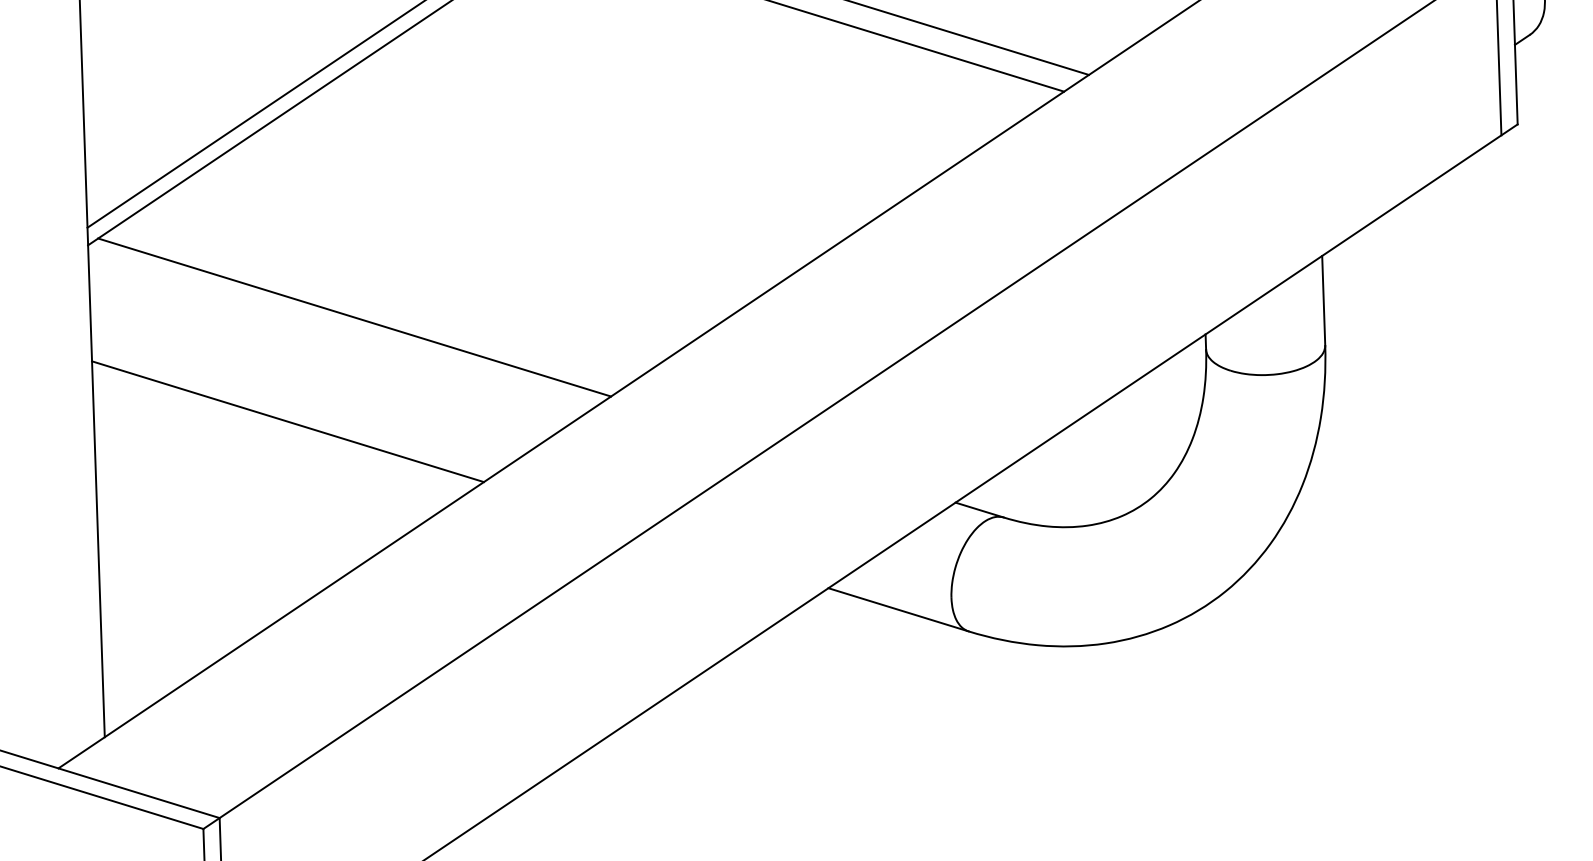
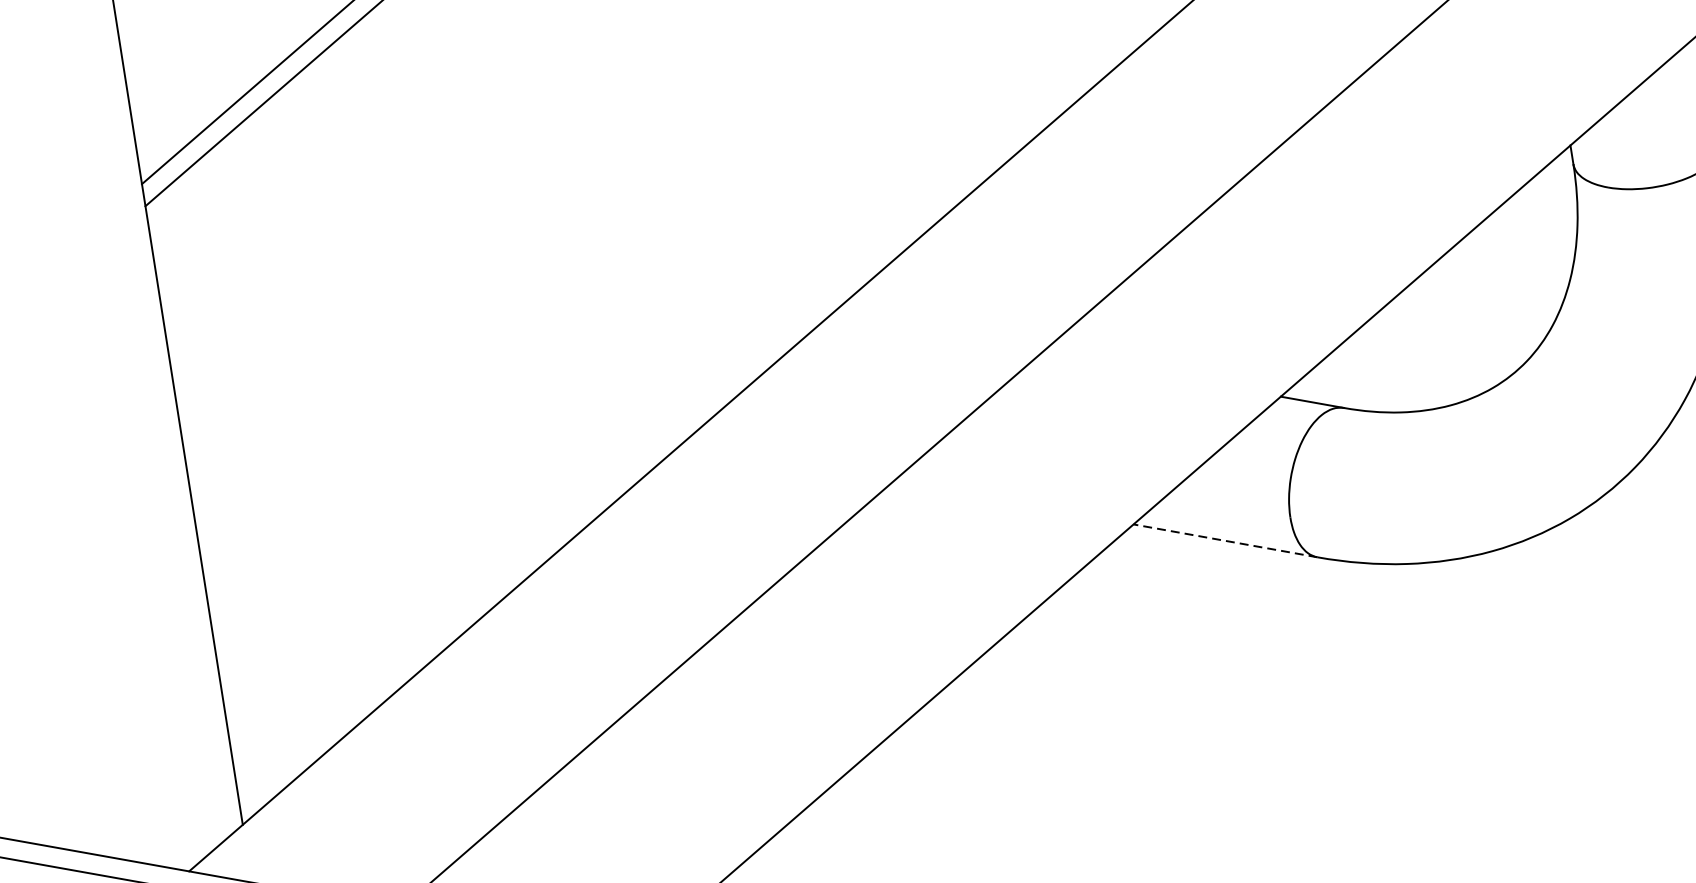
line: (354, 317) -> (493, 256), removed
line: (287, 421) -> (424, 397), removed
line: (898, 609) -> (1225, 540), solid -> dashed

